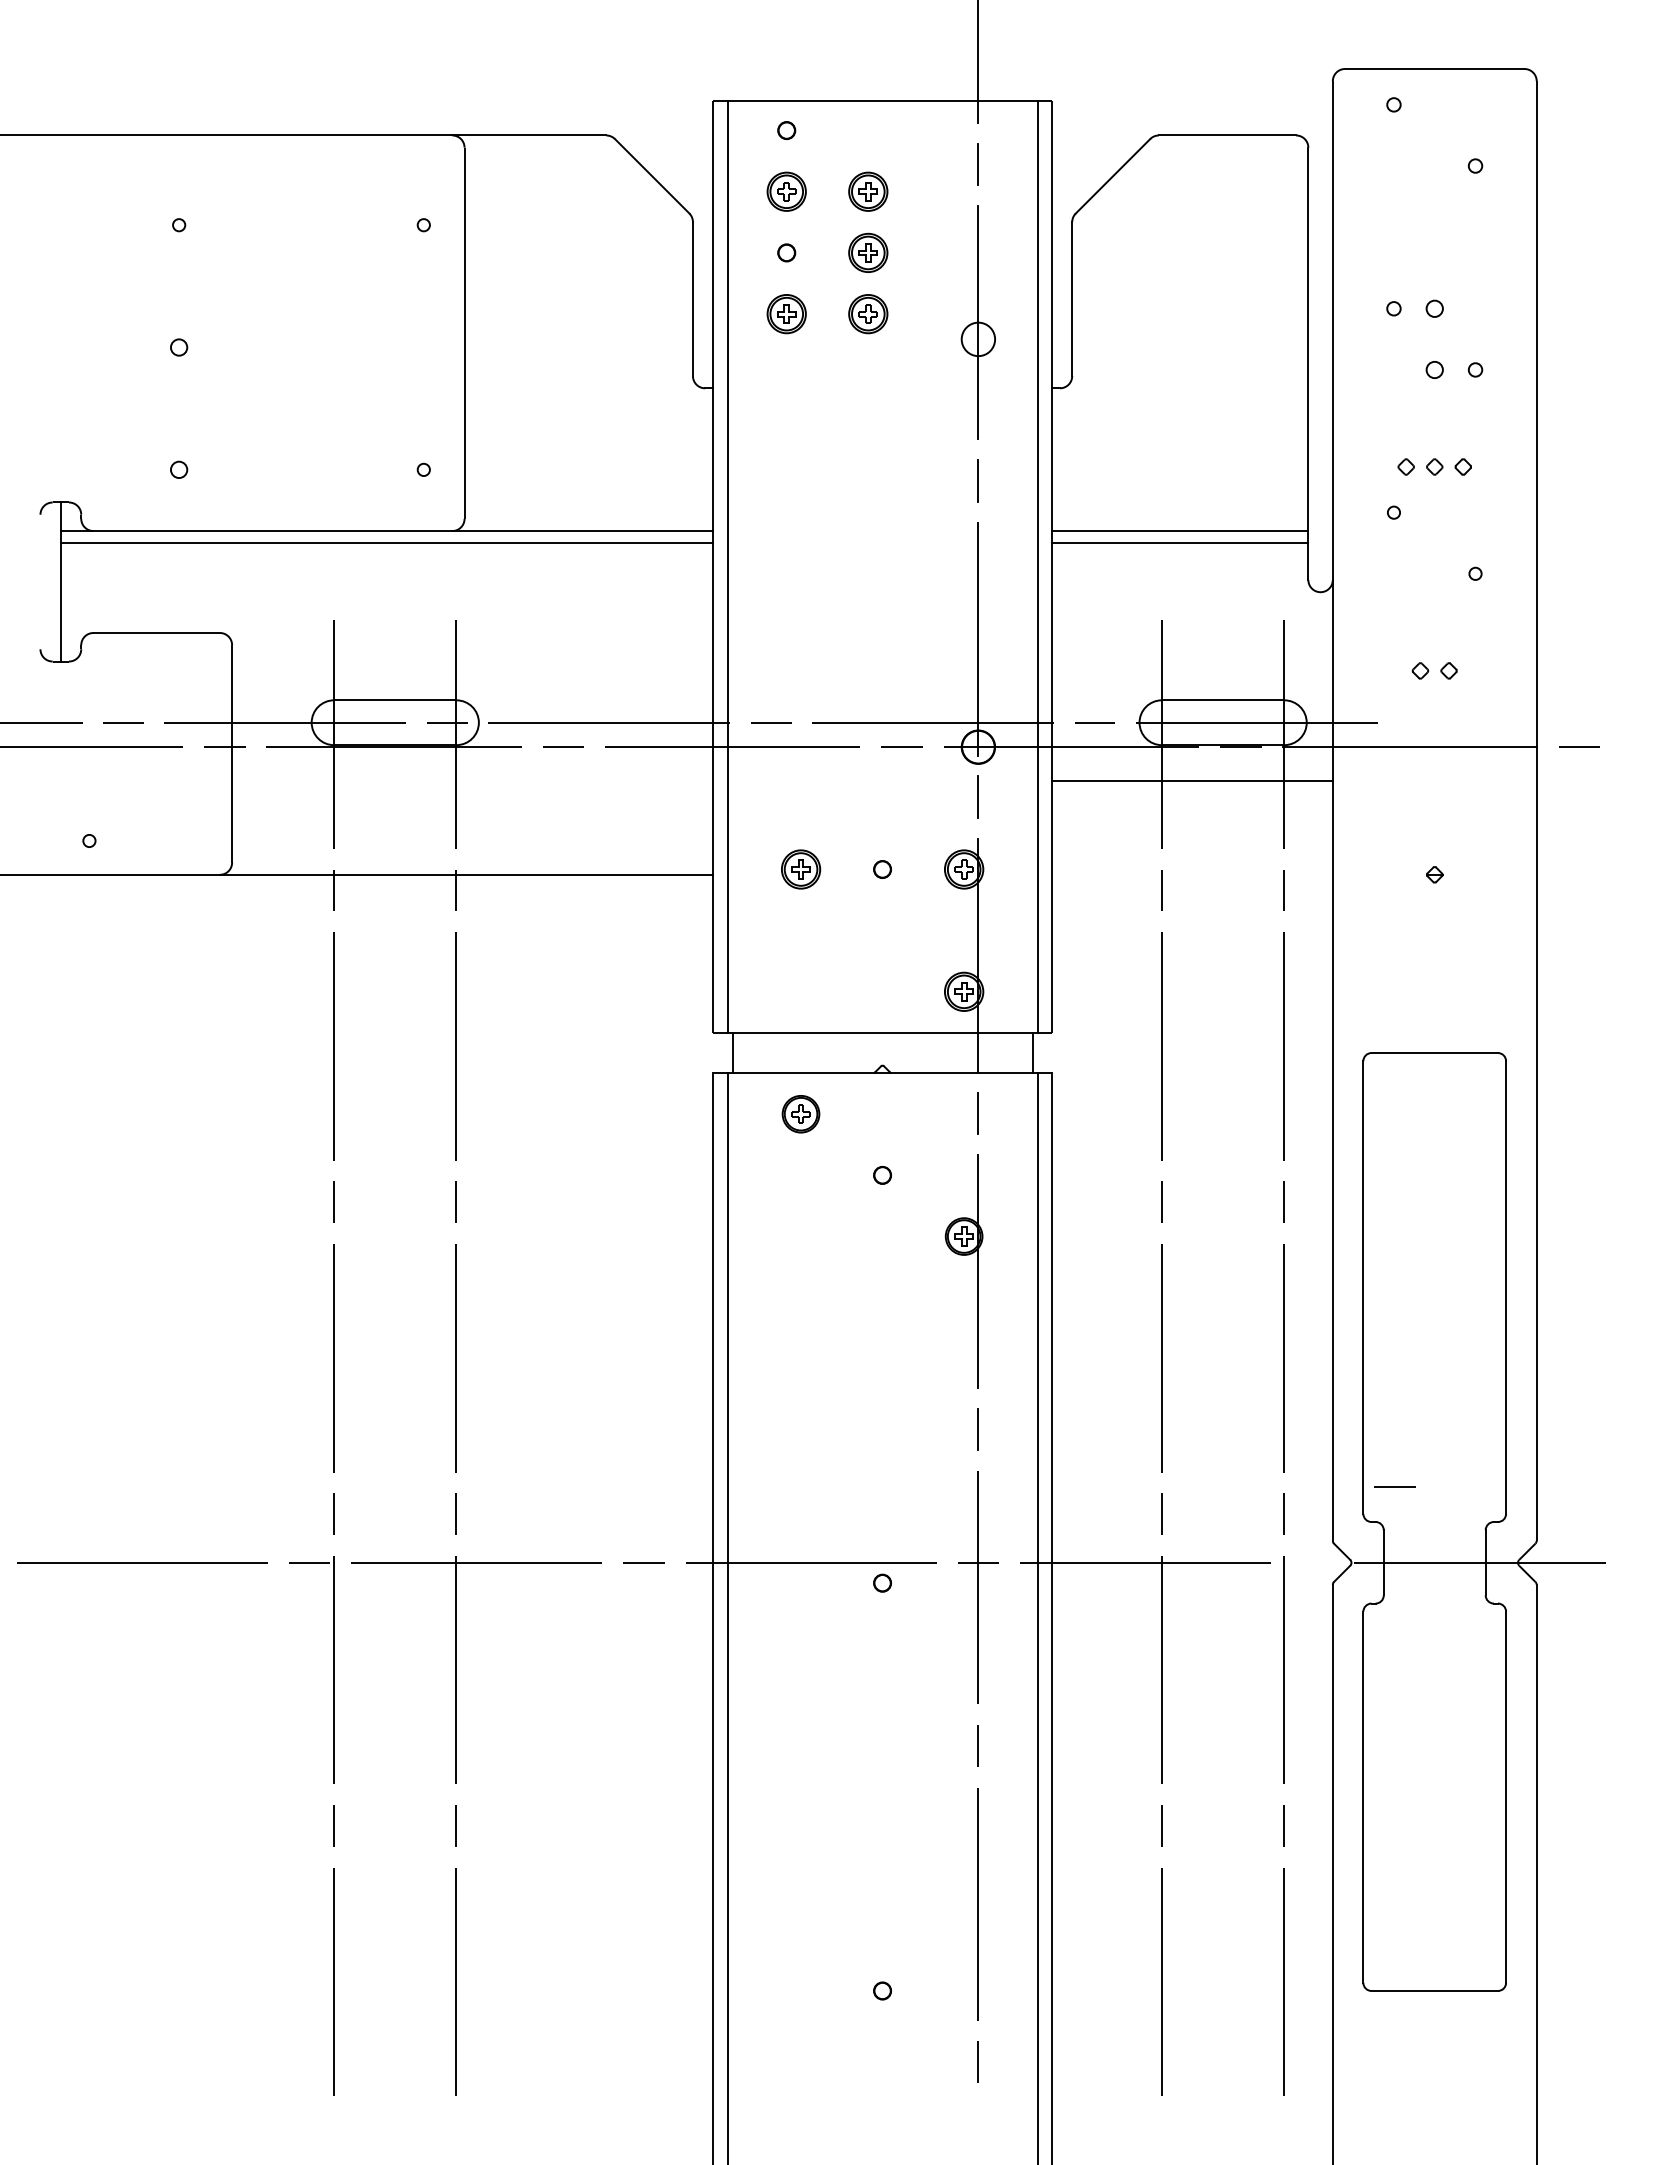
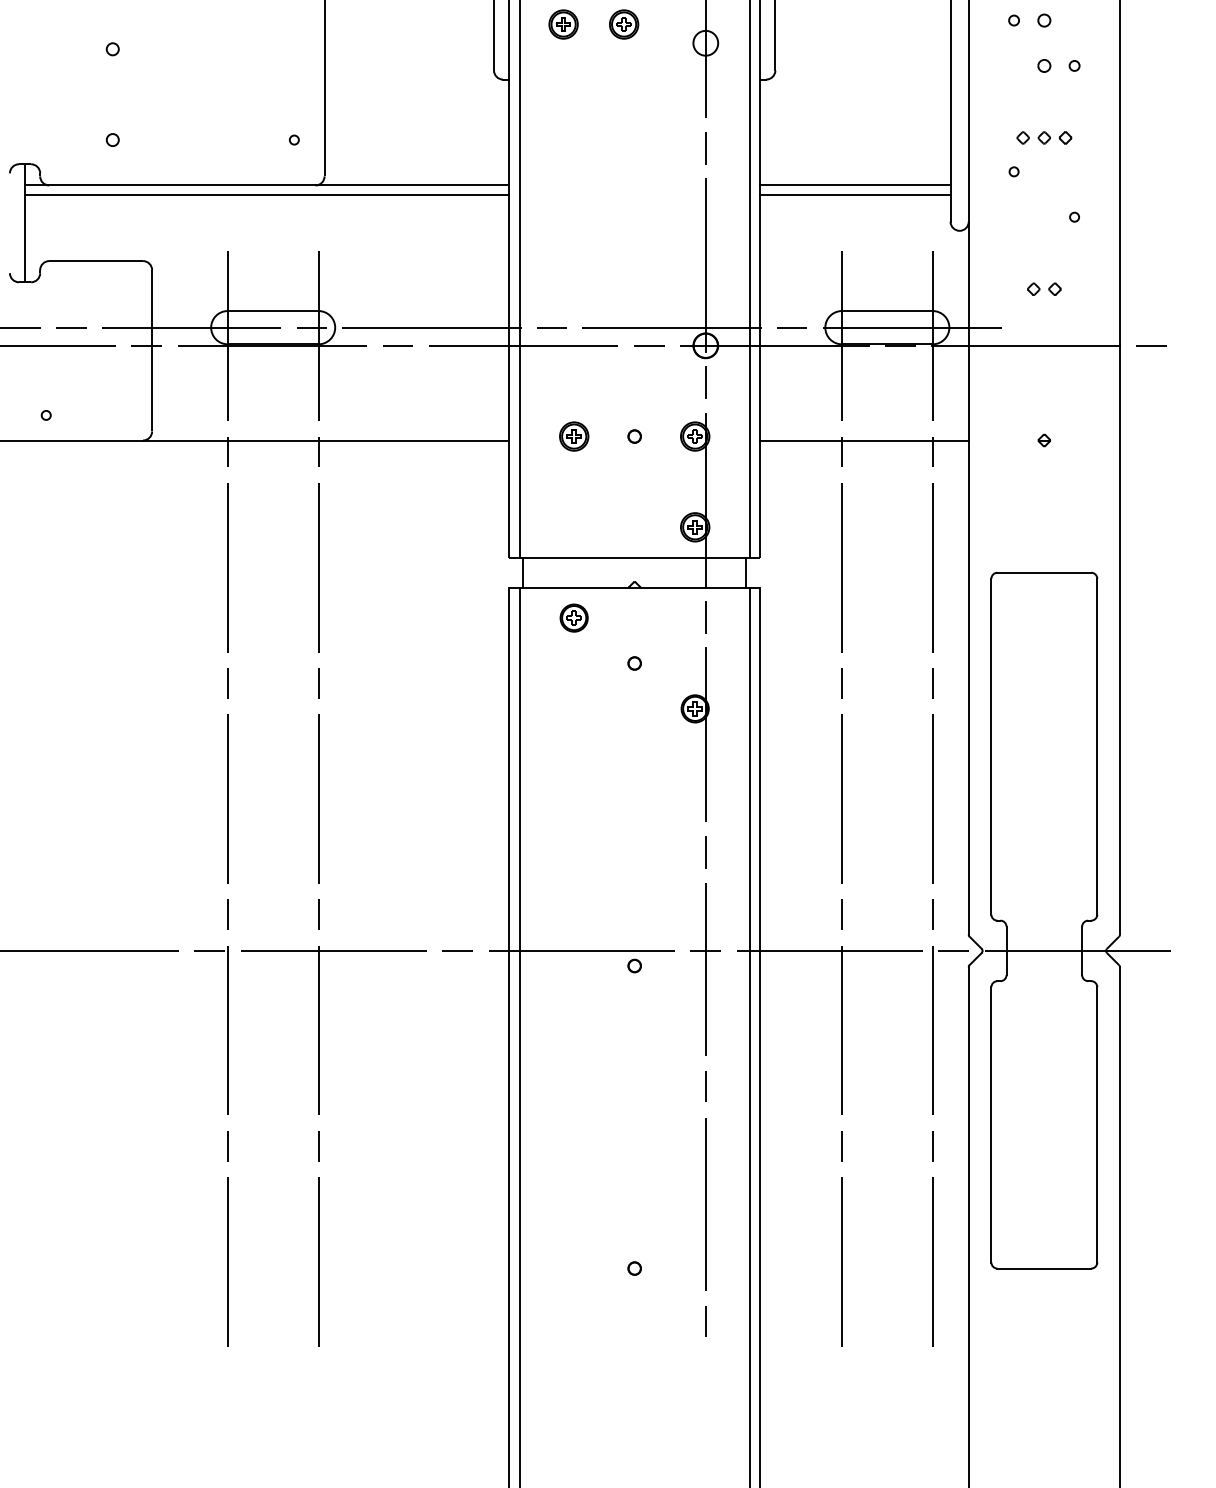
line: (1191, 780) -> (863, 440), moved
line: (1394, 1486) -> (953, 950), moved

